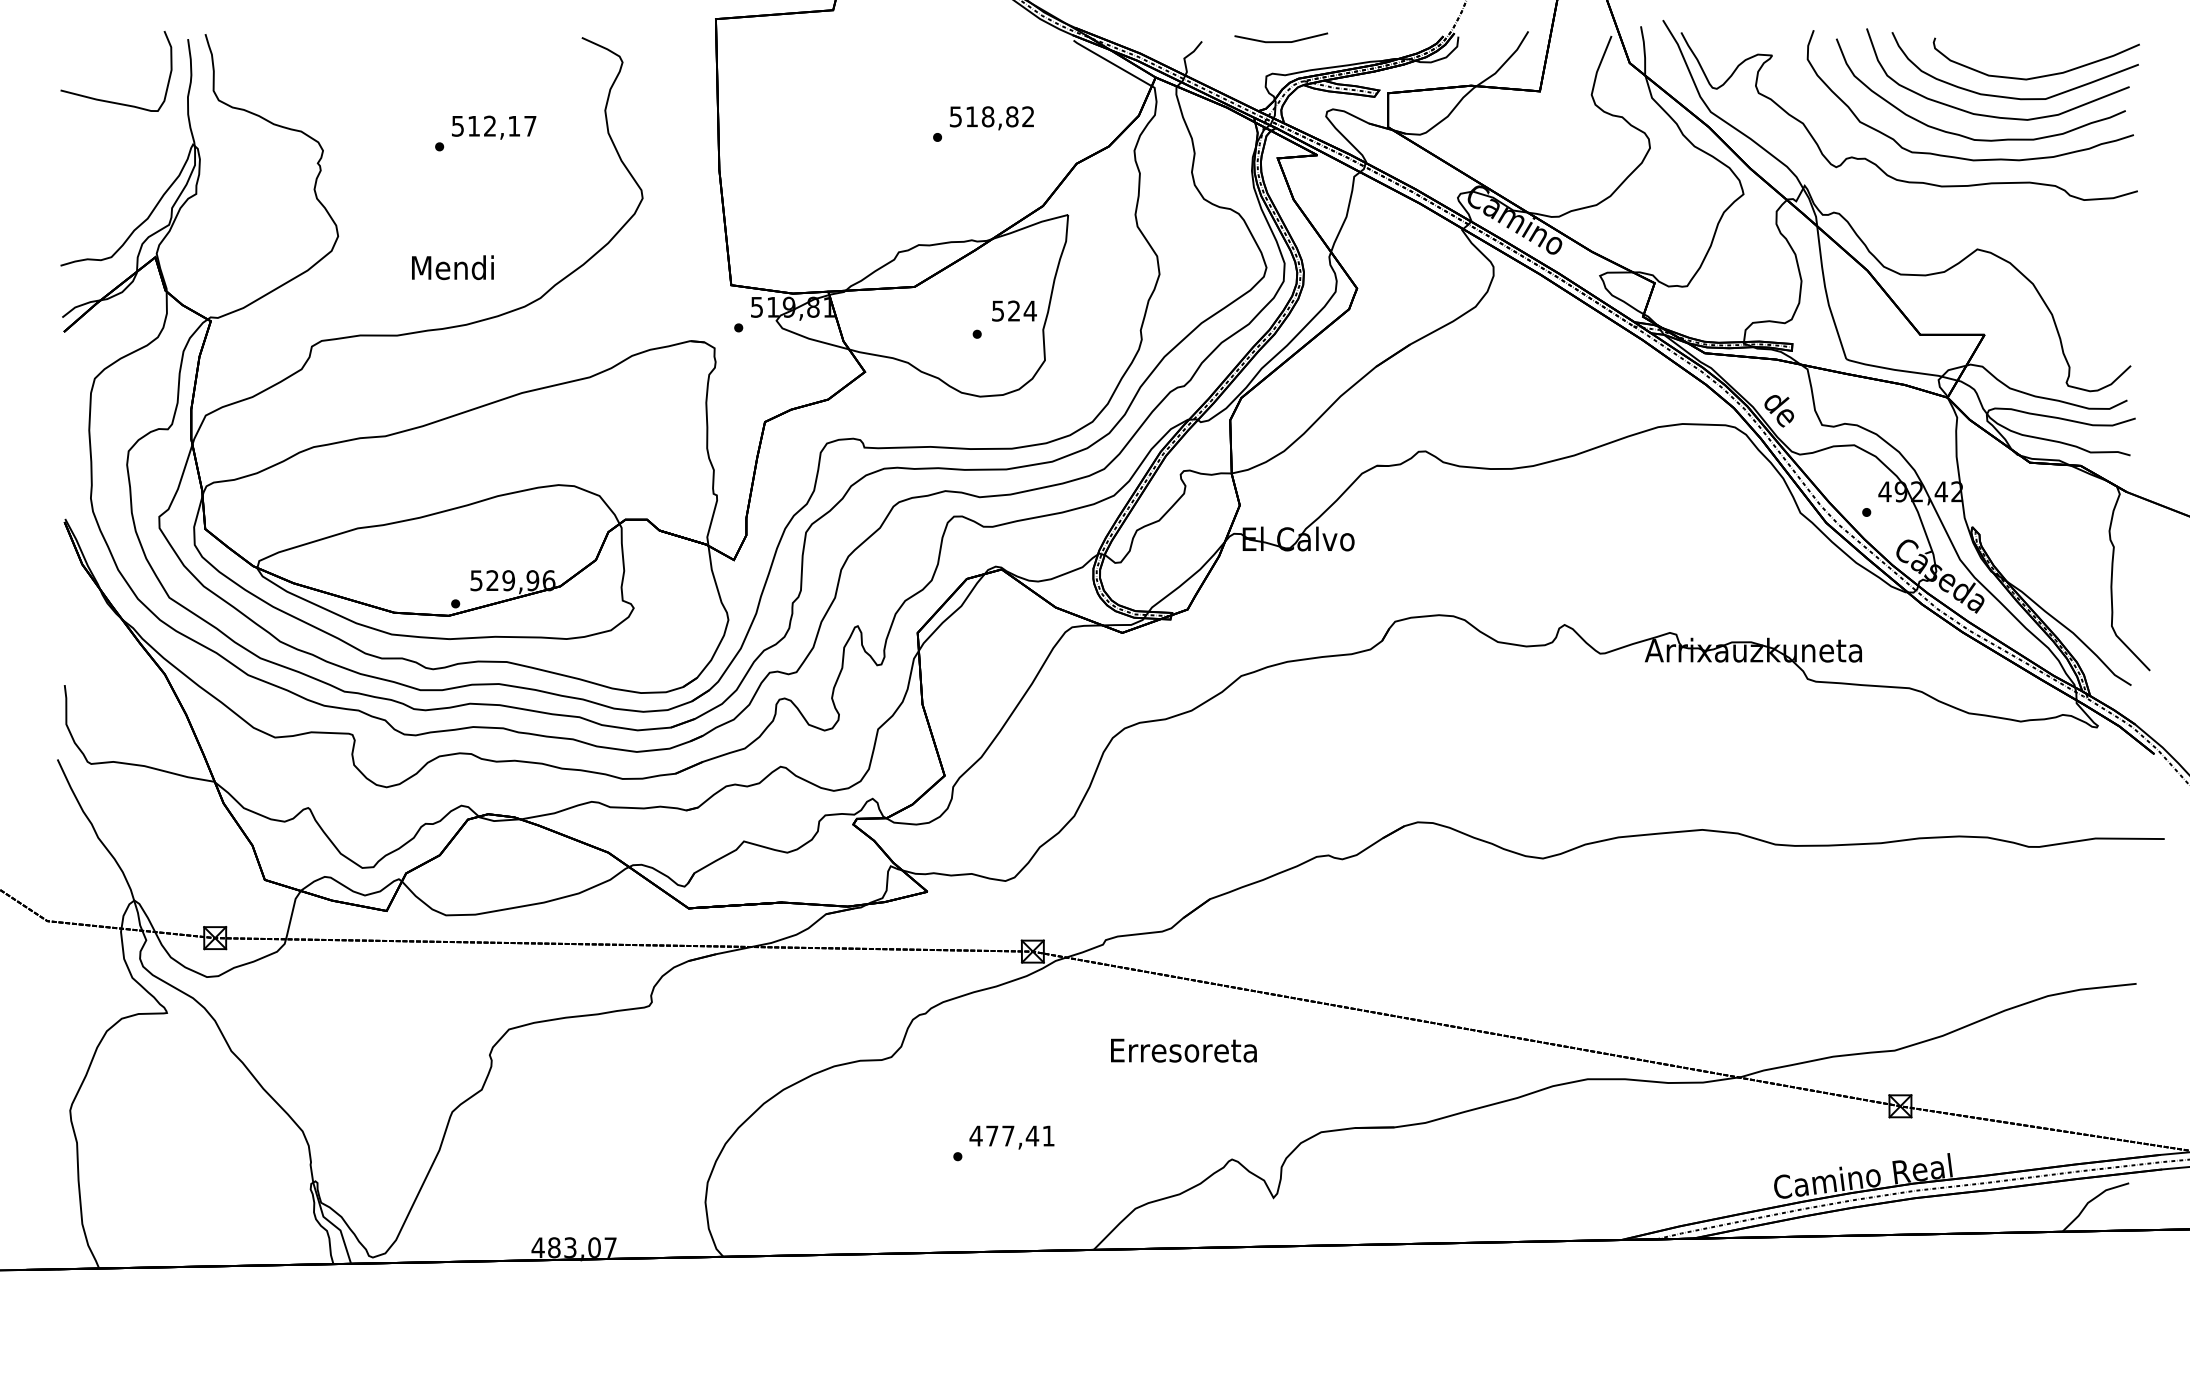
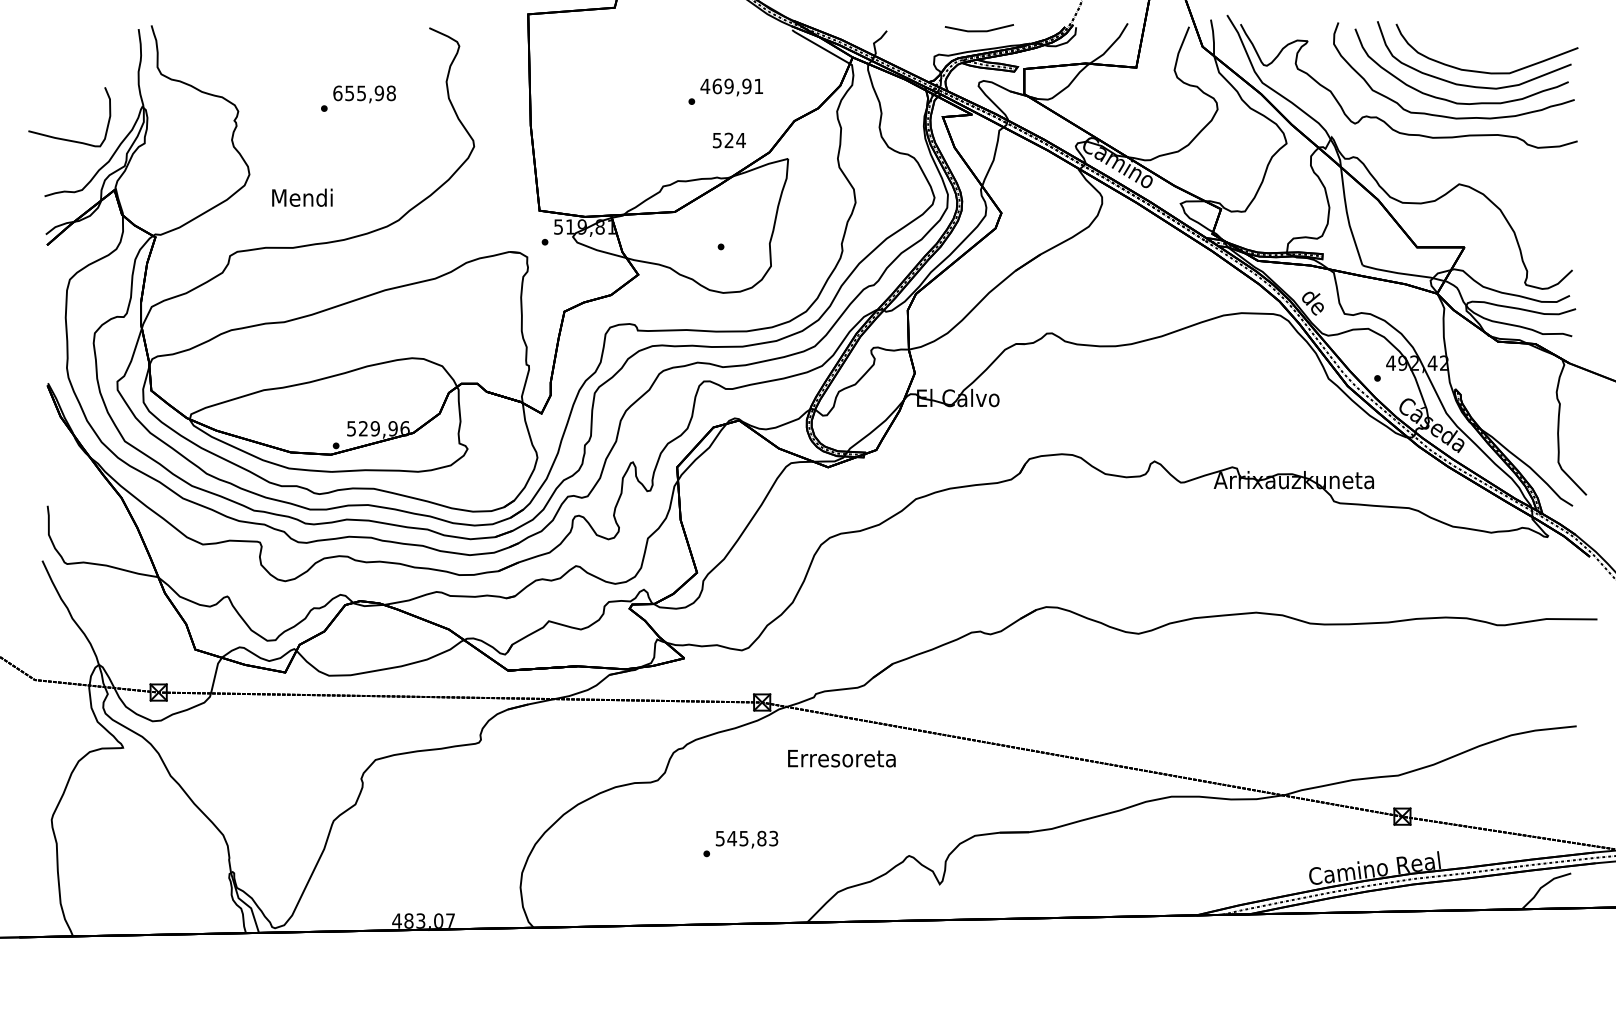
line: (1281, 41) -> (979, 30), moved
curve: (2035, 76) -> (1502, 56), removed
curve: (108, 100) -> (63, 138), moved
text: (991, 116) -> (731, 86), 518,82 -> 469,91
text: (493, 125) -> (364, 92), 512,17 -> 655,98
text: (452, 267) -> (302, 197), moved
text: (1014, 310) -> (729, 140), moved
text: (1183, 1050) -> (841, 758), moved
text: (1011, 1135) -> (746, 838), 477,41 -> 545,83

